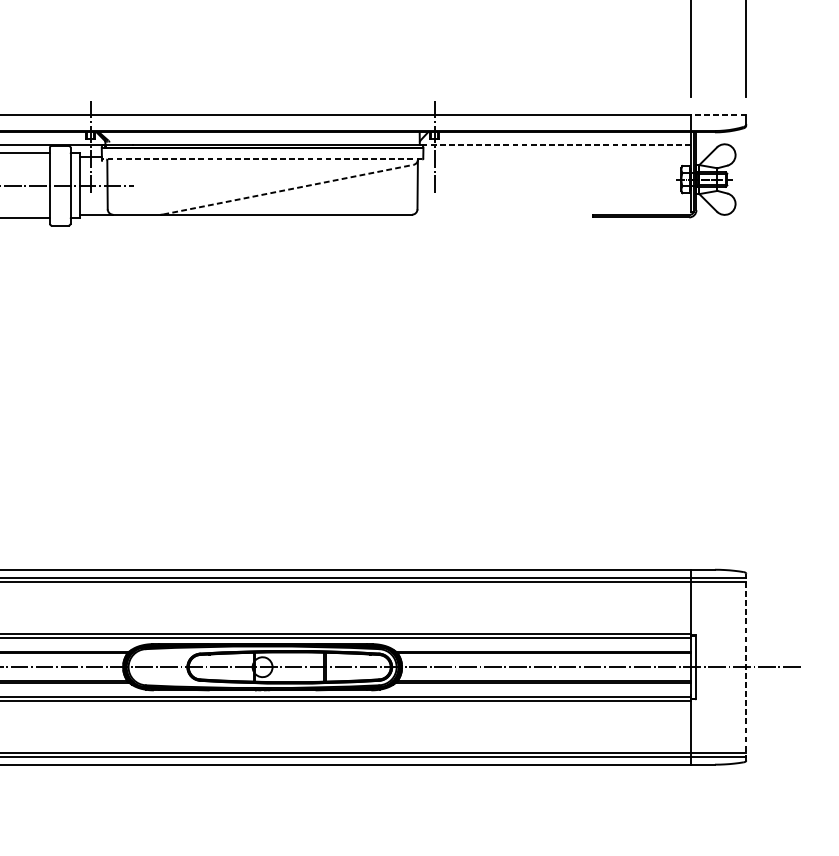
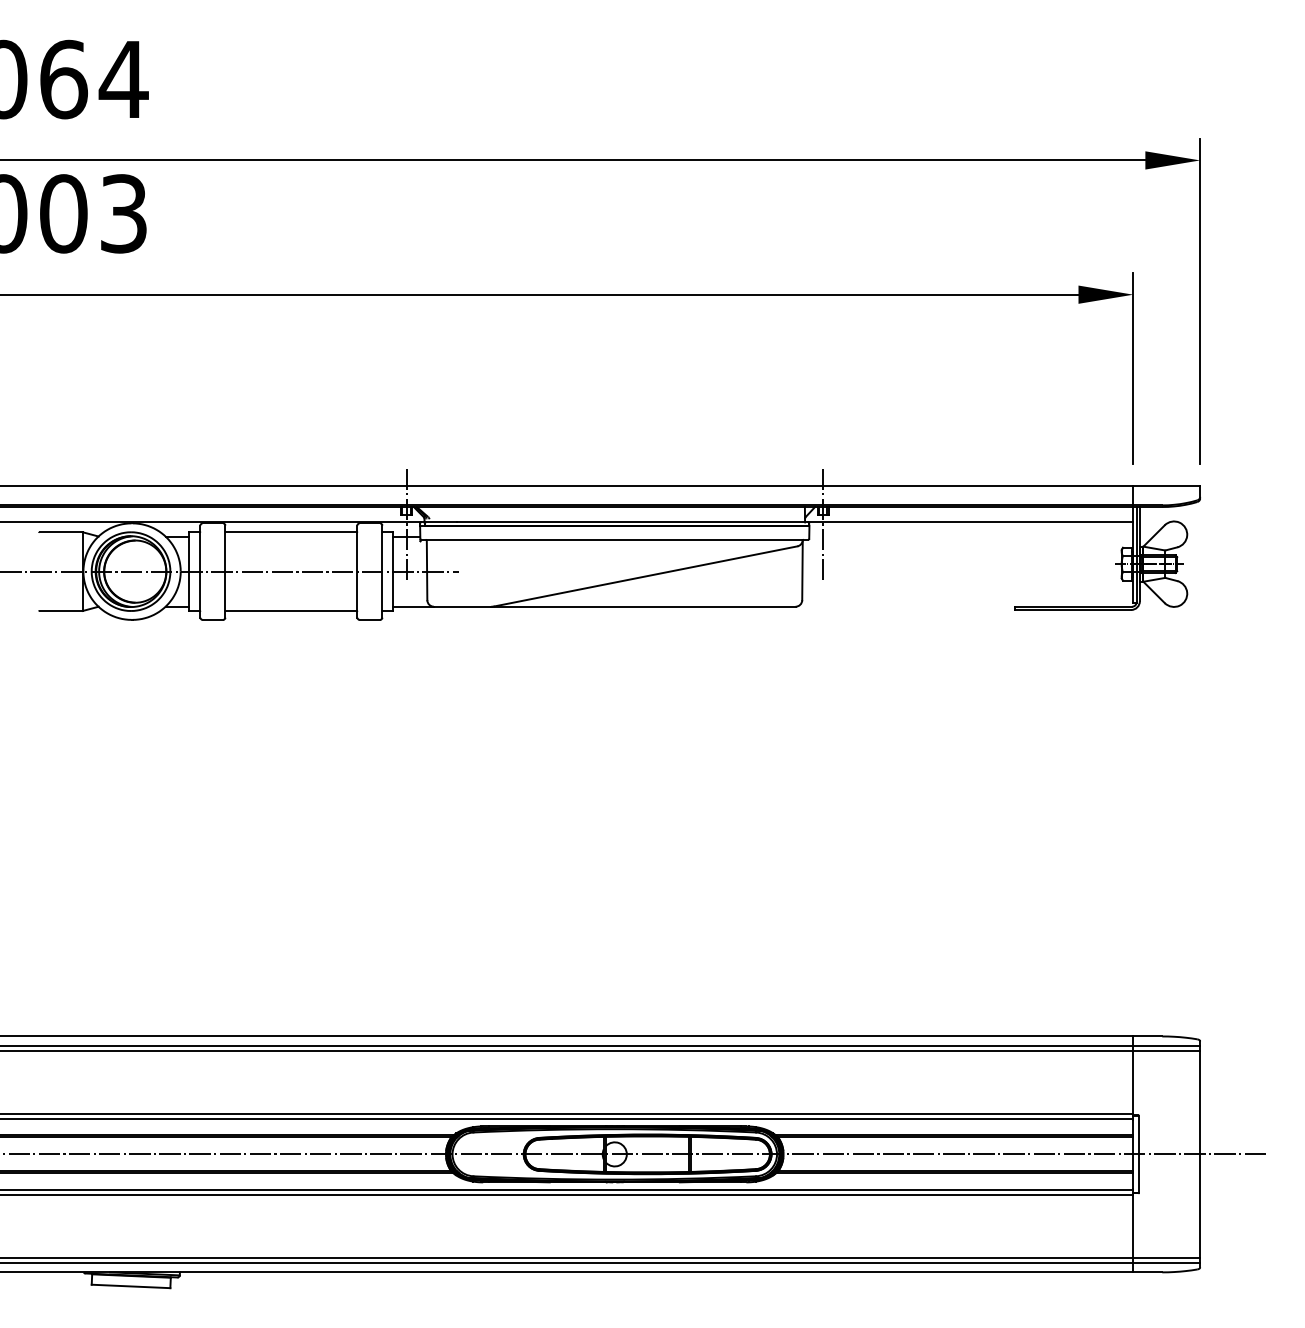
line: (718, 115) -> (1166, 486), dashed -> solid
line: (556, 145) -> (970, 522), dashed -> solid
line: (262, 159) -> (614, 539), dashed -> solid
line: (288, 189) -> (646, 576), dashed -> solid
line: (746, 666) -> (1200, 1153), dashed -> solid

